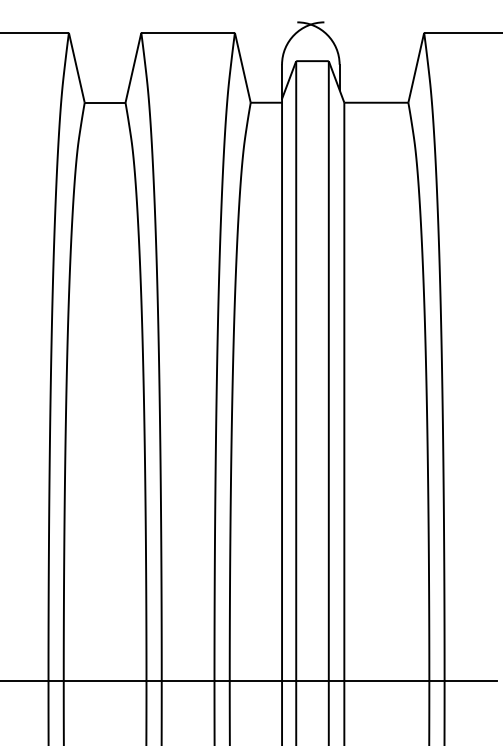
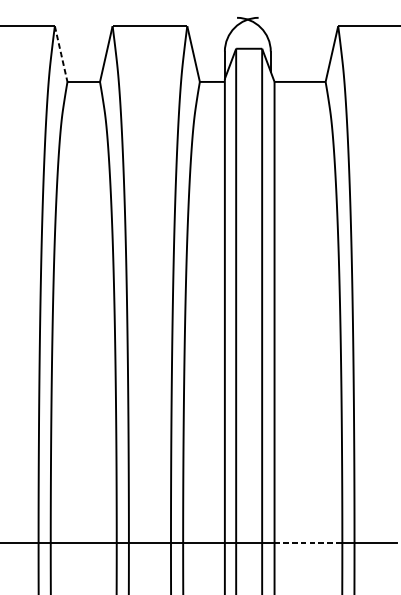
line: (76, 67) -> (60, 53), solid -> dashed
line: (386, 681) -> (308, 543), solid -> dashed

